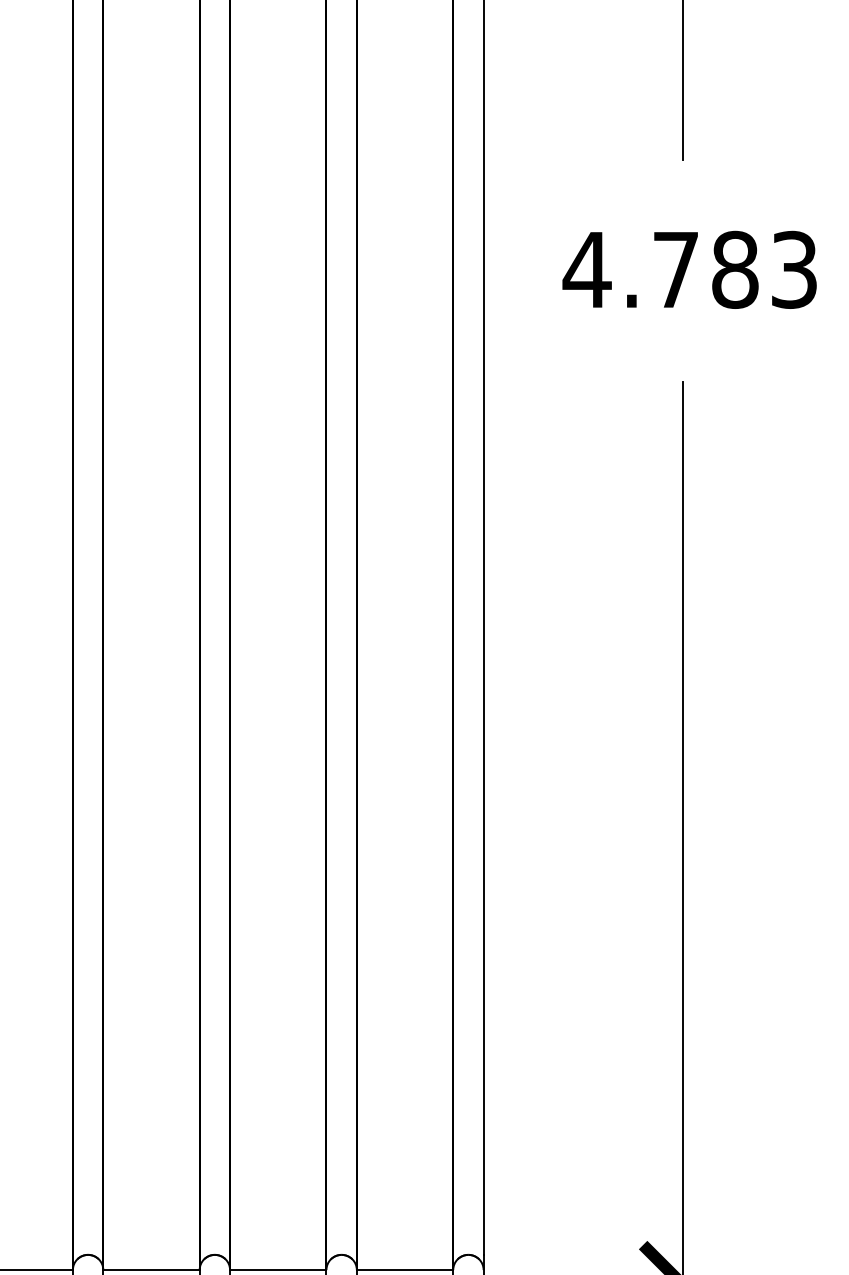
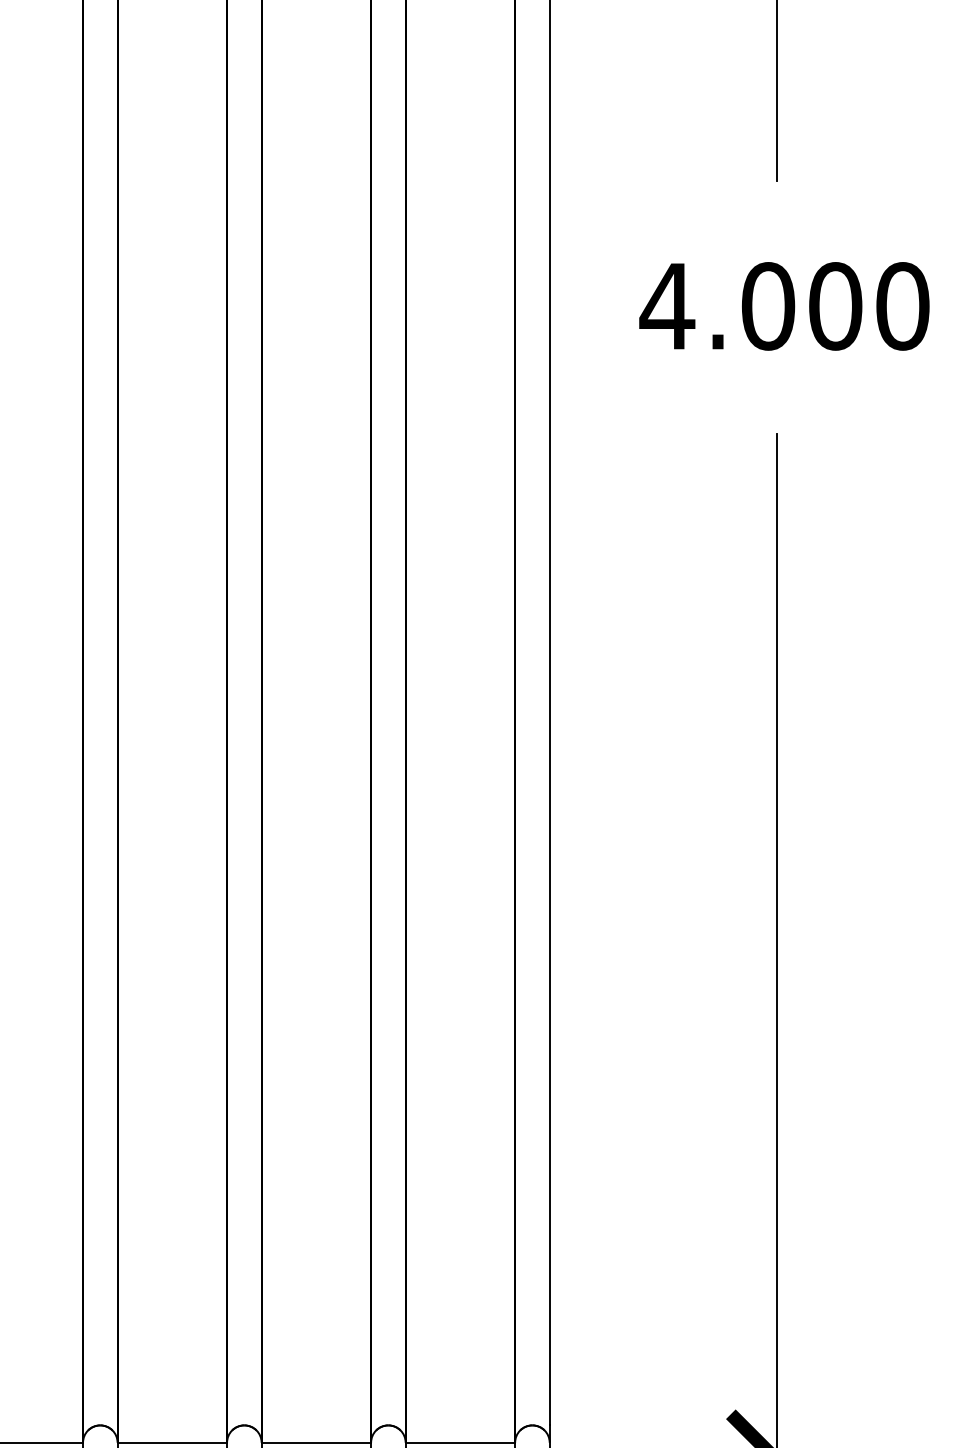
text: (734, 269) -> (834, 305), 4.783 -> 4.000

